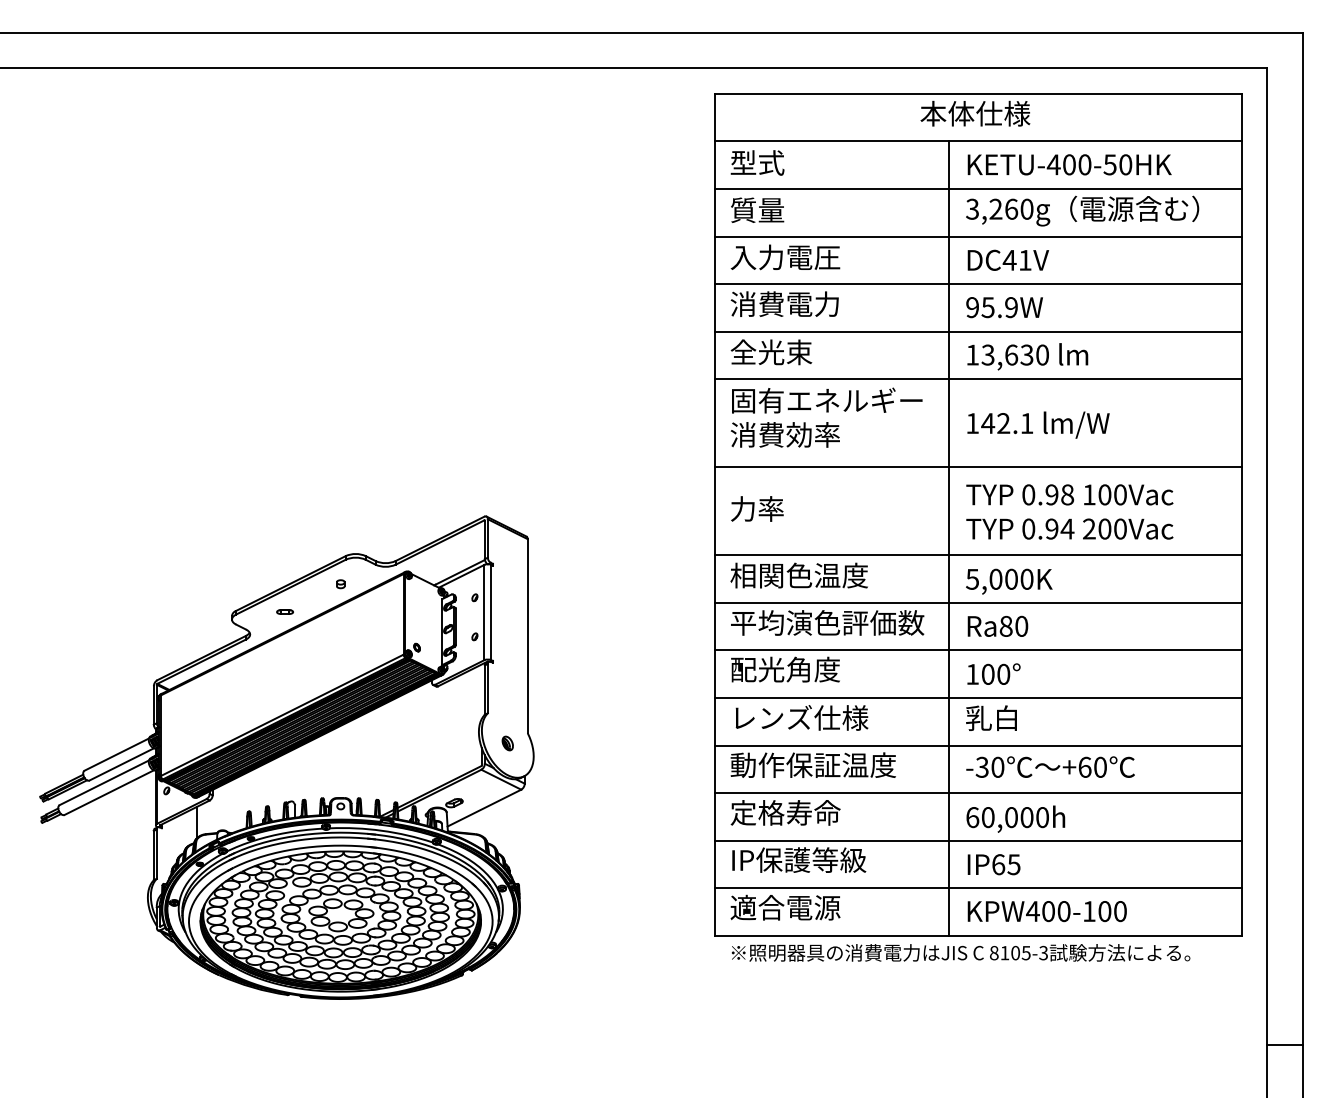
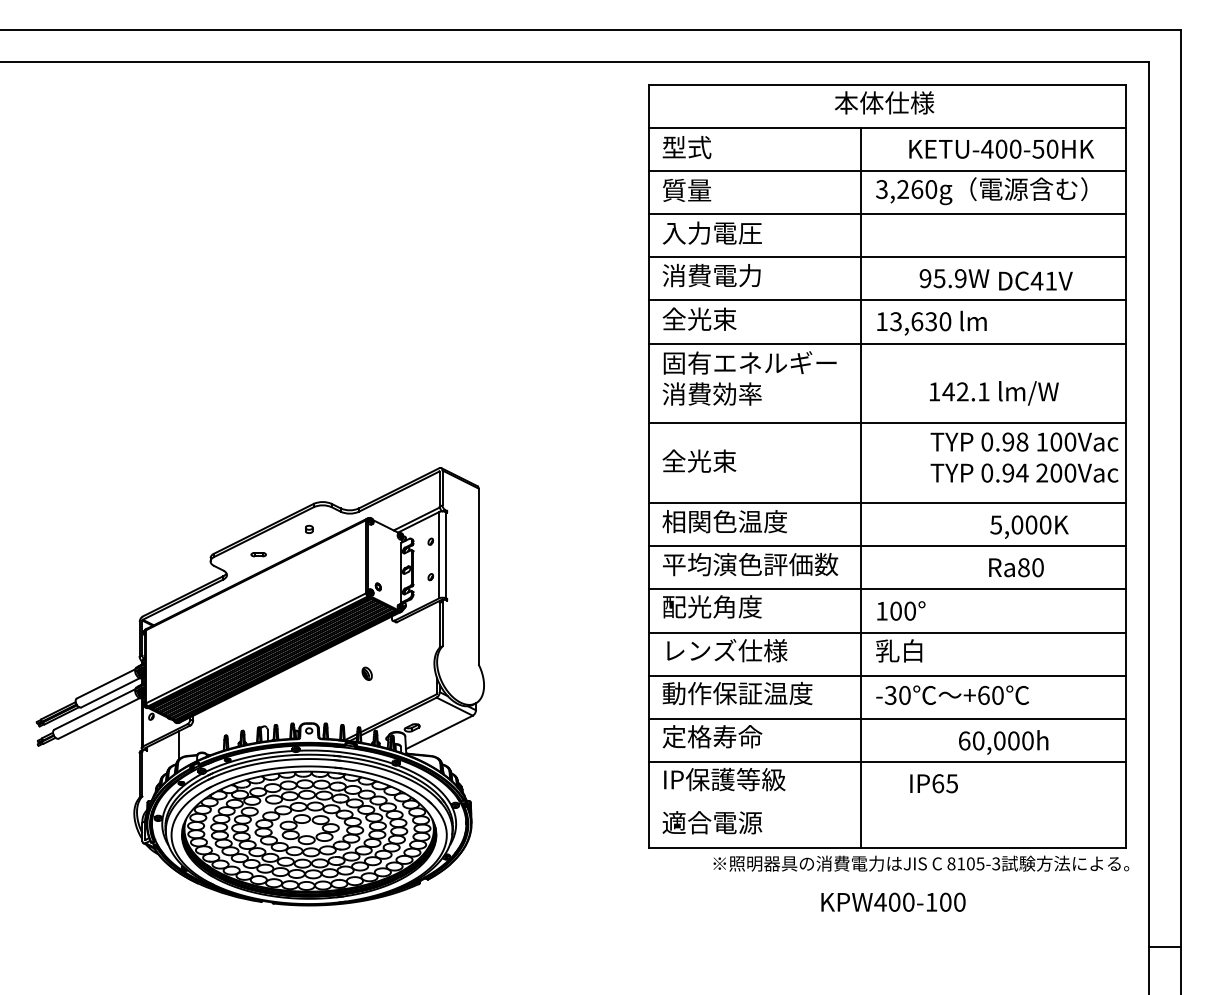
text: (1069, 164) -> (1001, 148), moved
text: (1007, 259) -> (1035, 280), moved
text: (1004, 307) -> (954, 278), moved
text: (1038, 424) -> (994, 392), moved
text: (770, 508) -> (698, 460), 力率 -> 全光束
text: (1069, 511) -> (1024, 457), moved
text: (1009, 581) -> (1029, 526), moved
text: (997, 625) -> (1016, 566), moved
part: (507, 743) -> (366, 673), moved
text: (1015, 818) -> (1003, 741), moved
text: (993, 864) -> (933, 783), moved
line: (978, 888) -> (887, 805), removed
text: (1046, 911) -> (892, 902), moved
text: (961, 952) -> (921, 863), moved

